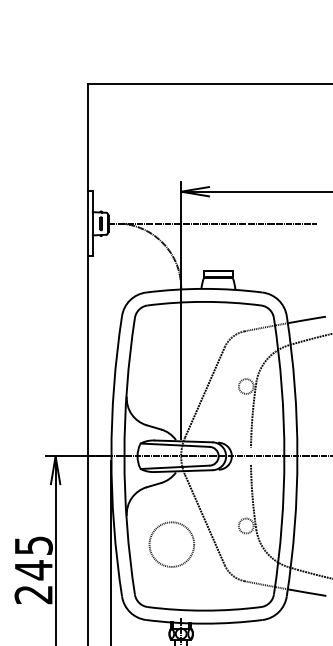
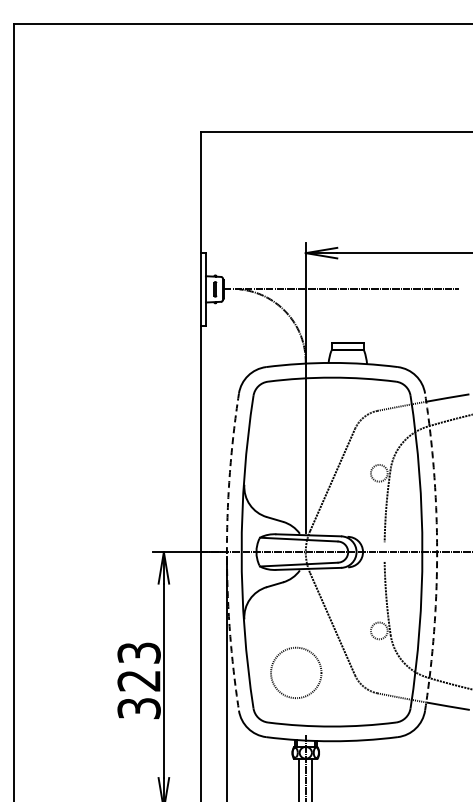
arc: (111, 456) -> (226, 552), solid -> dashed
arc: (297, 456) -> (437, 552), solid -> dashed
circle: (172, 544) -> (296, 672), moved
text: (33, 569) -> (138, 680), 245 -> 323

